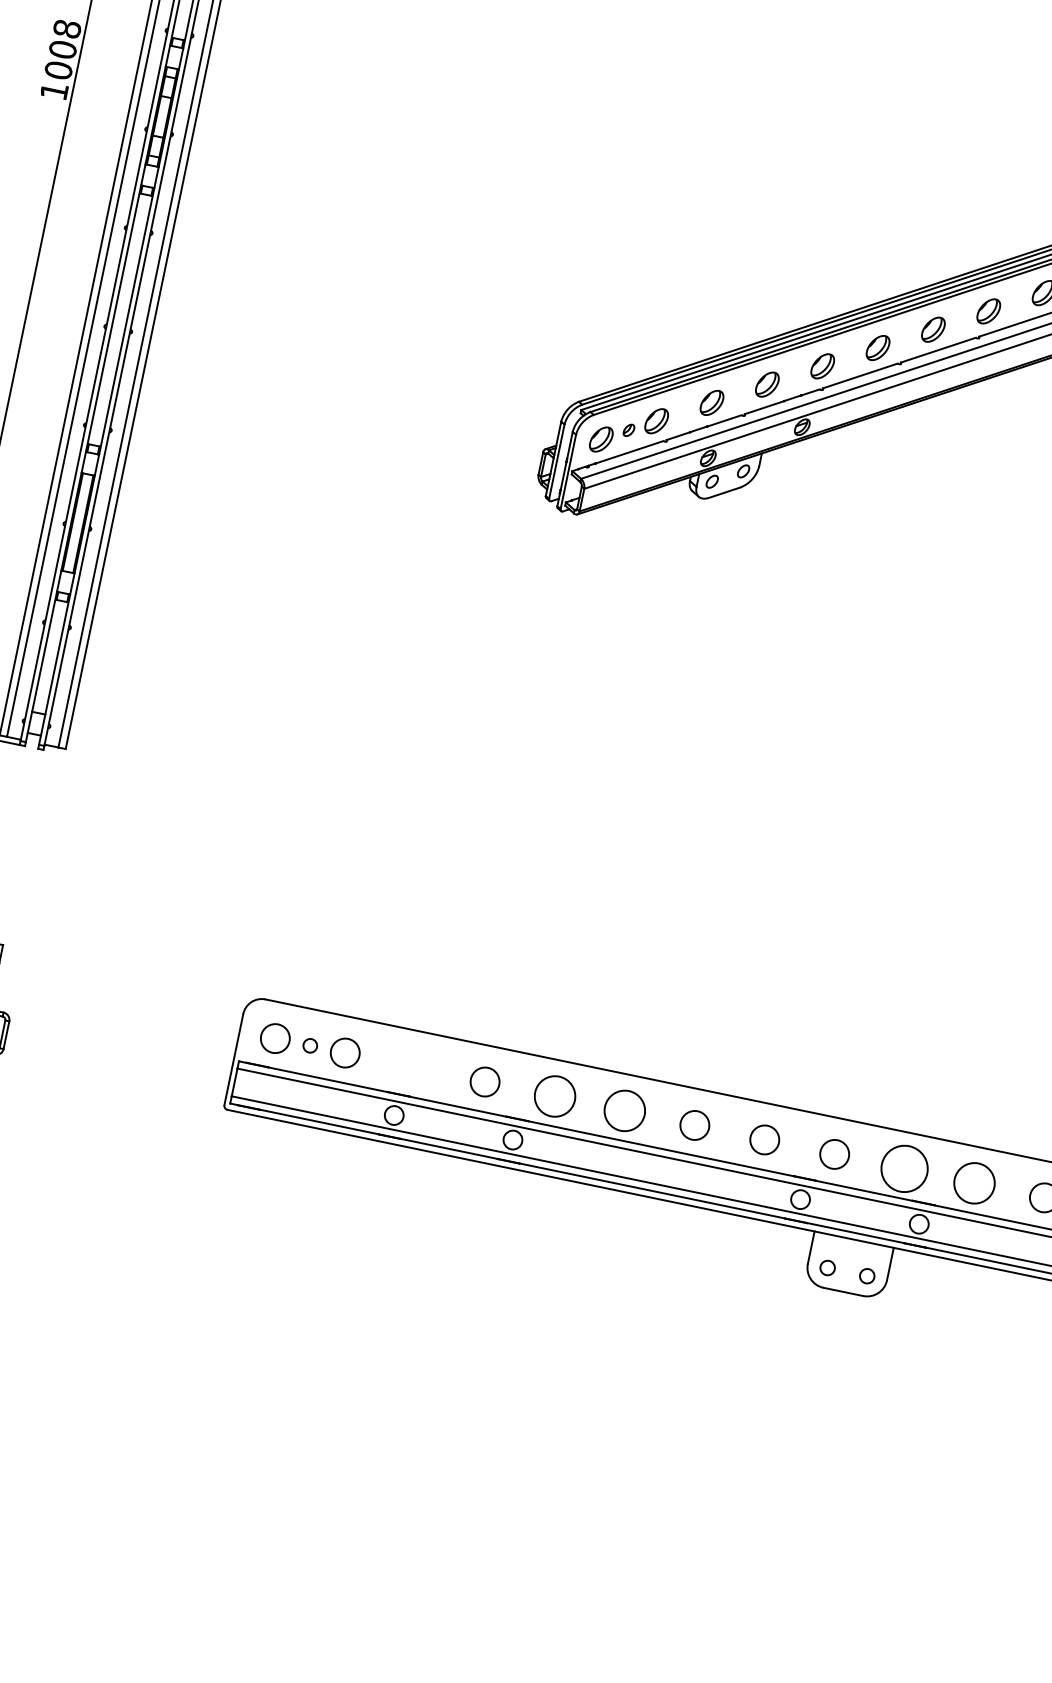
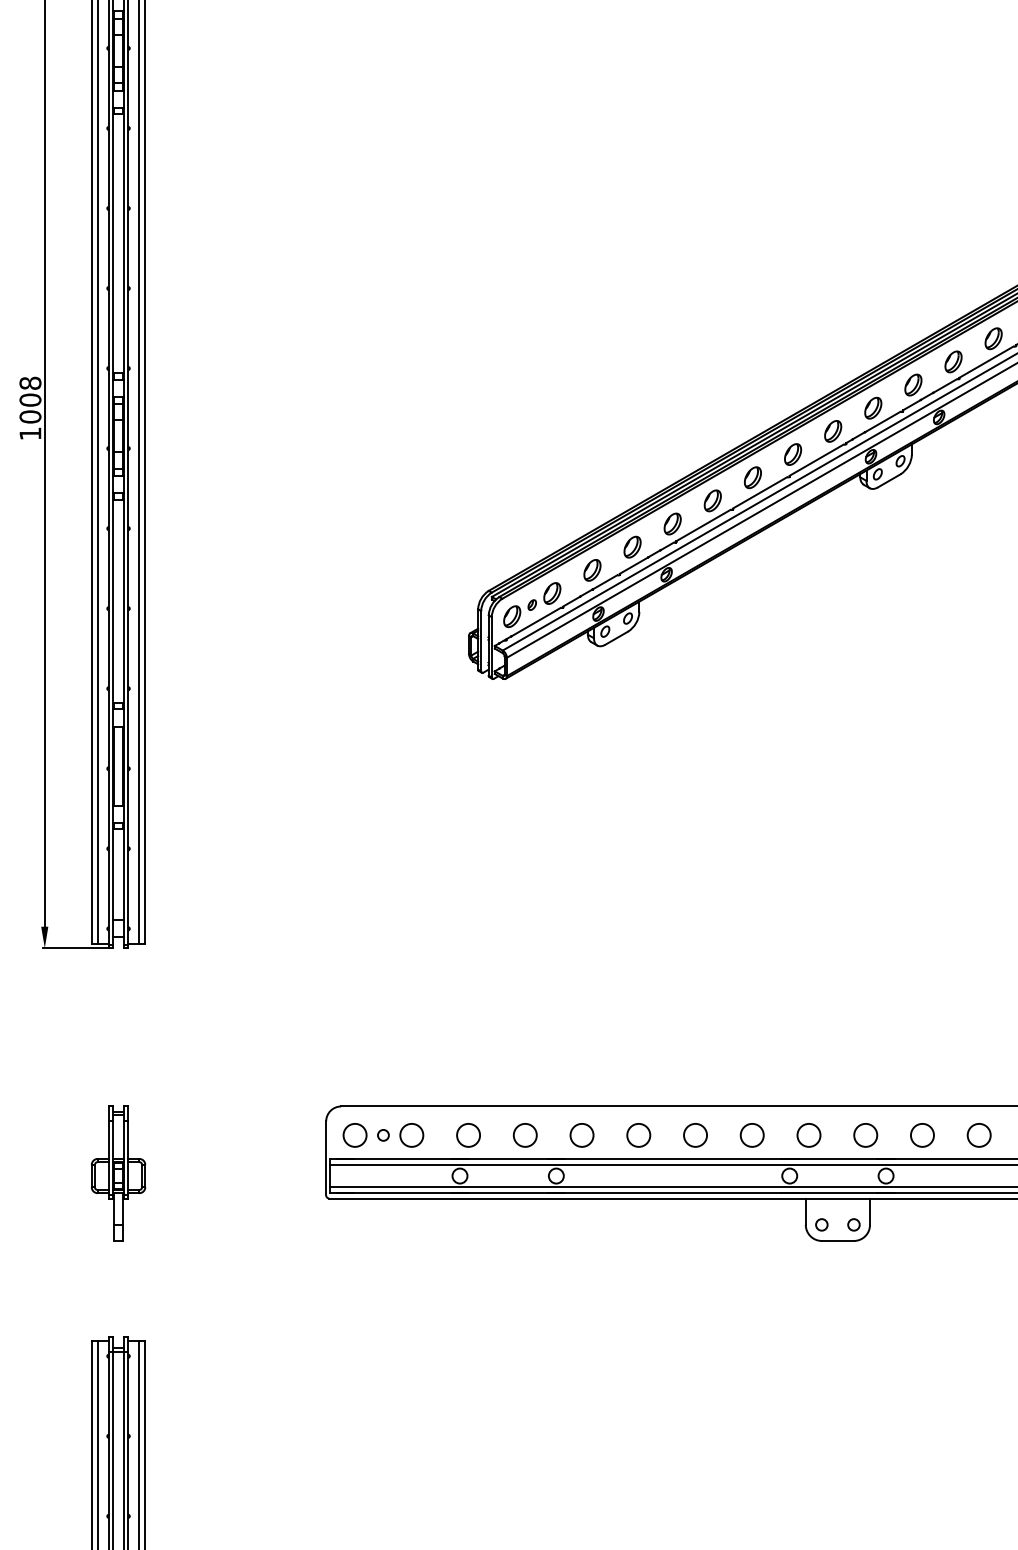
circle: (415, 1067) -> (468, 1135), added
circle: (554, 1096) -> (581, 1135), size x0.71
circle: (624, 1111) -> (638, 1135), size x0.71
circle: (904, 1167) -> (865, 1134), size x0.62
circle: (974, 1183) -> (922, 1135), size x0.71

